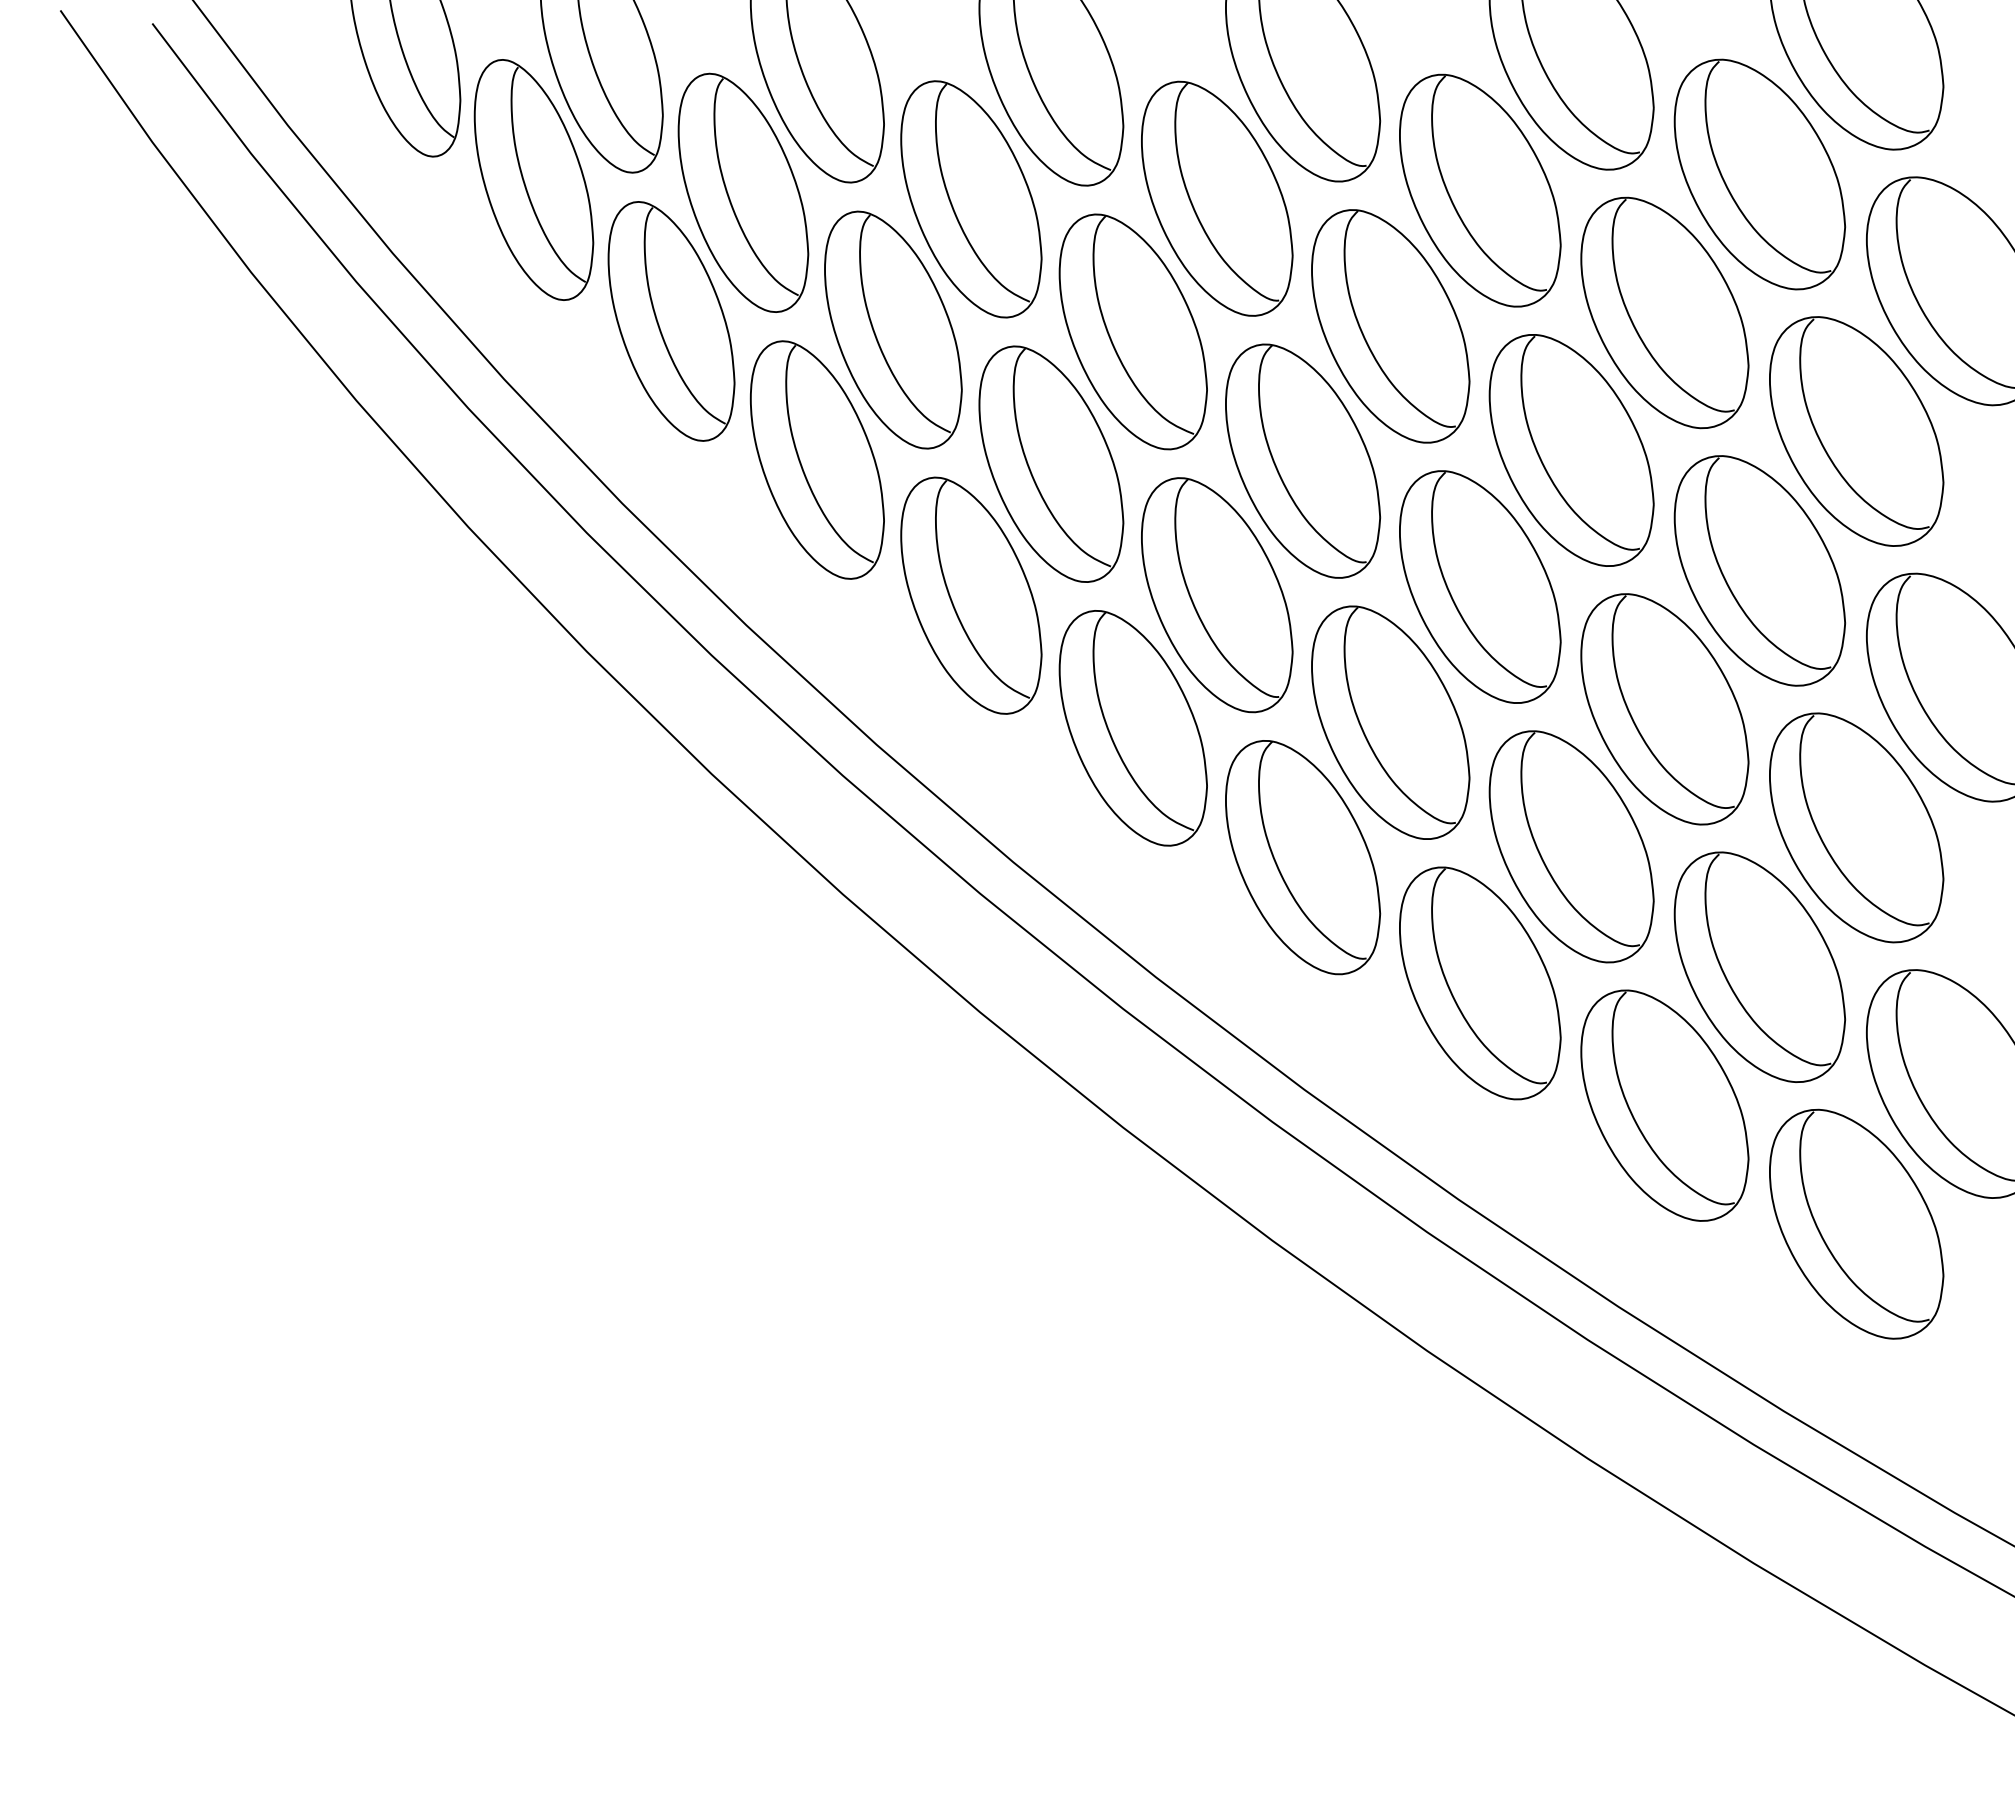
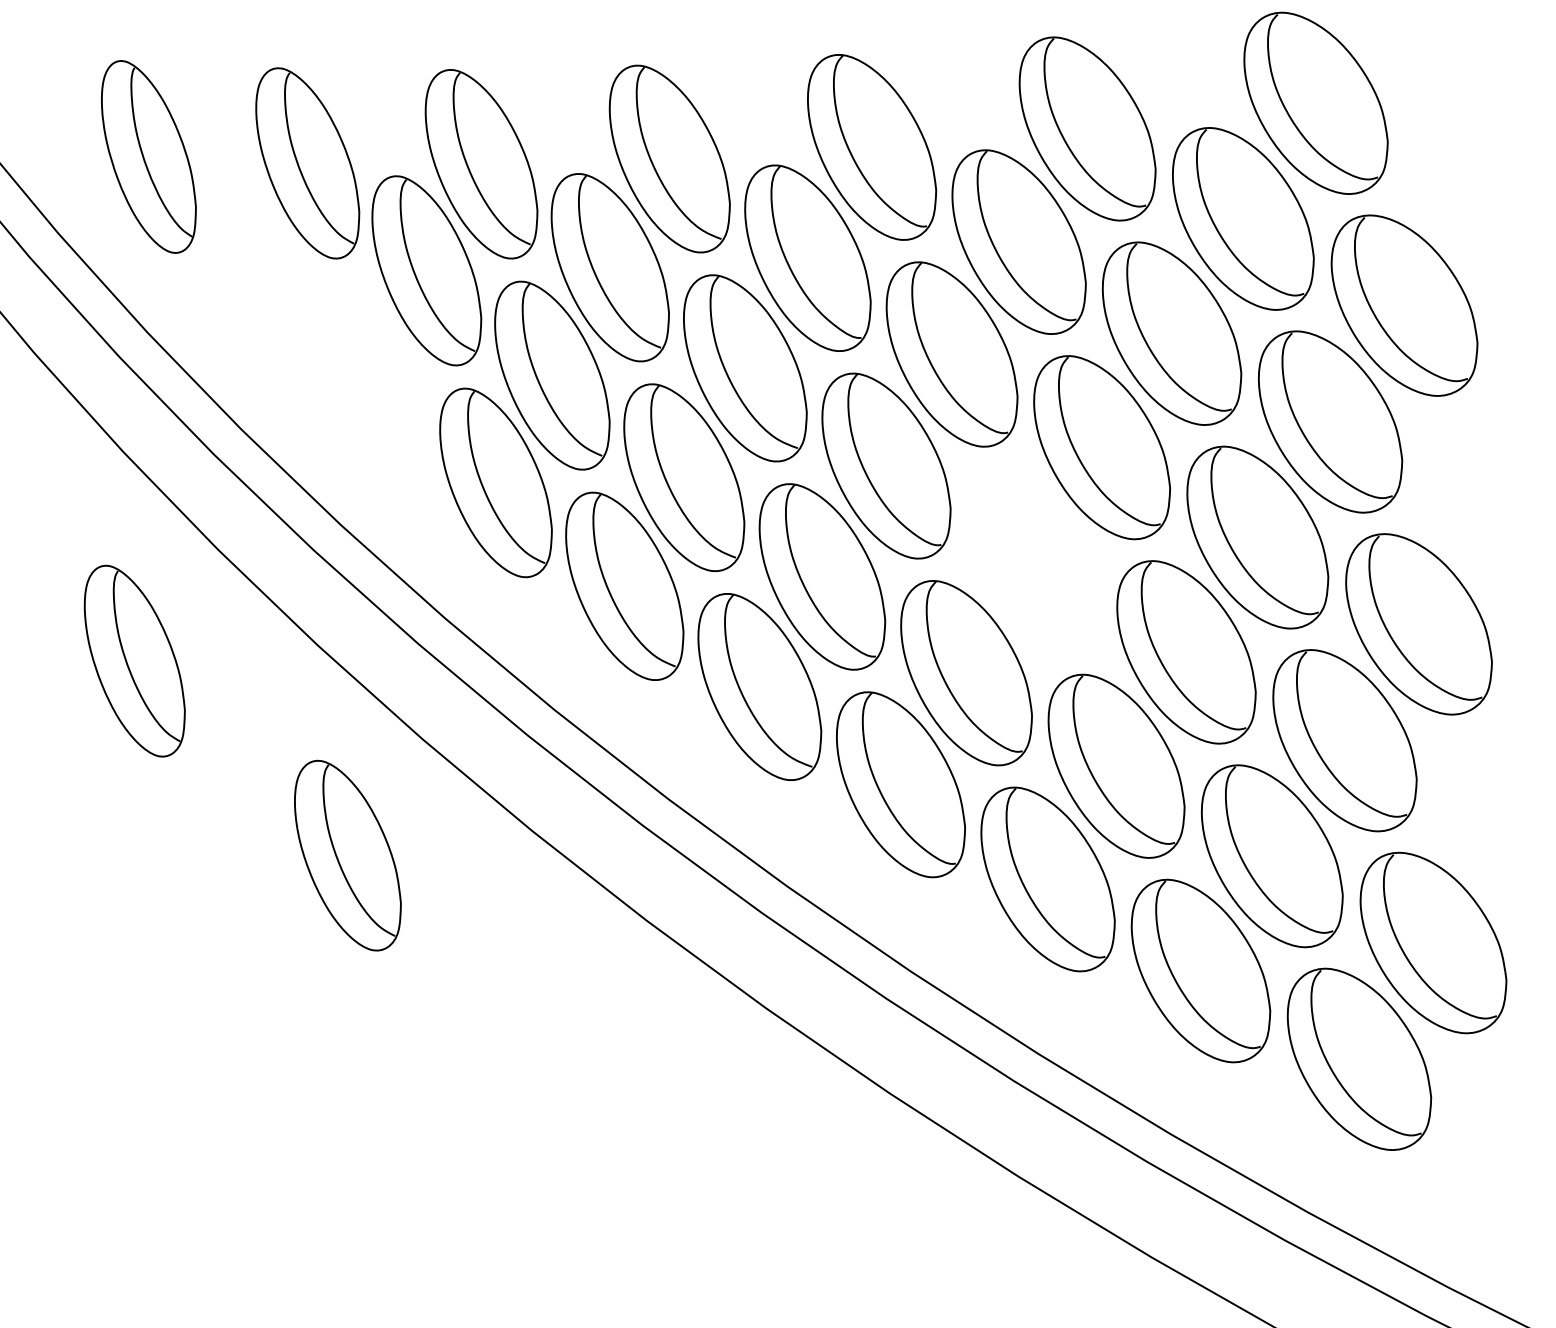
part: (533, 179) -> (134, 660), moved
part: (671, 321) -> (347, 855), moved
part: (1480, 586) -> (1033, 560), removed

